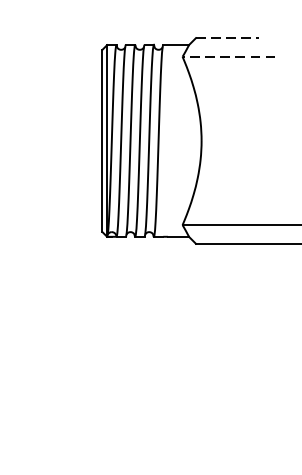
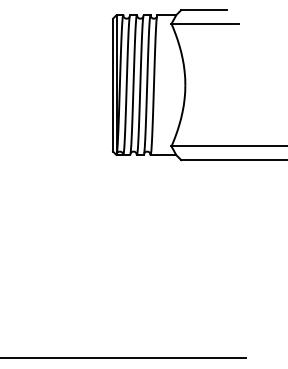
line: (227, 38) -> (204, 10), dashed -> solid
line: (229, 56) -> (205, 23), dashed -> solid

